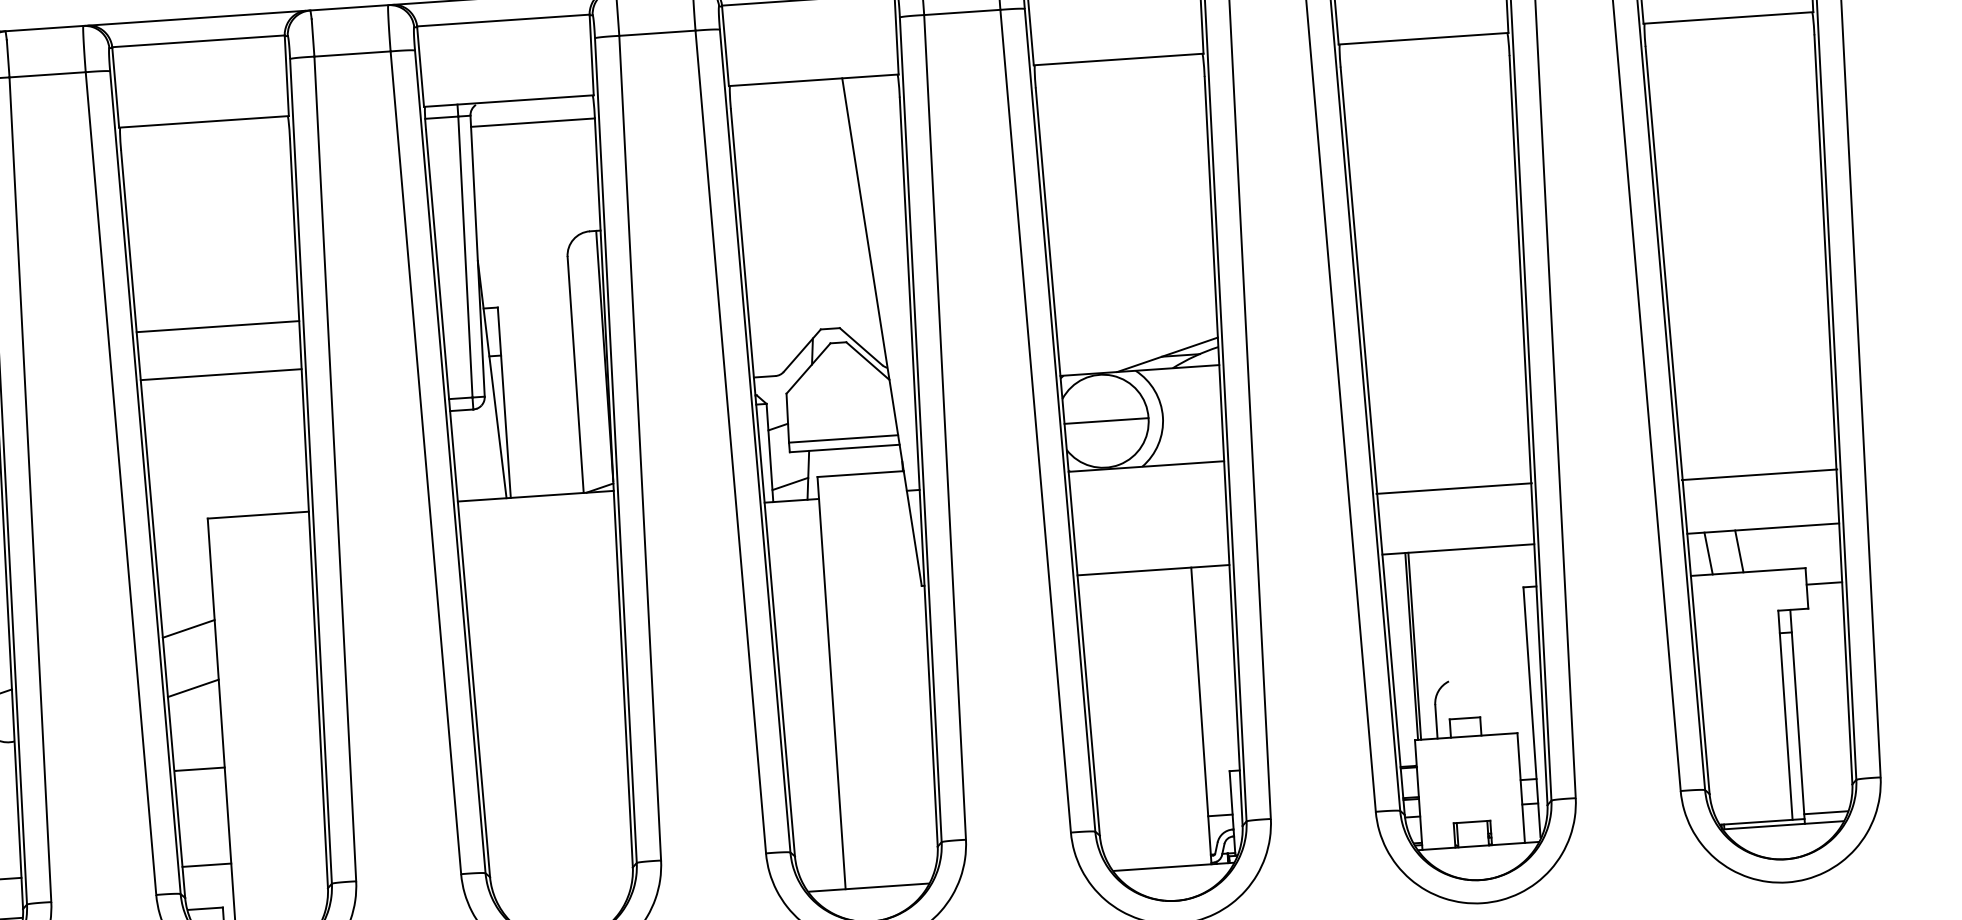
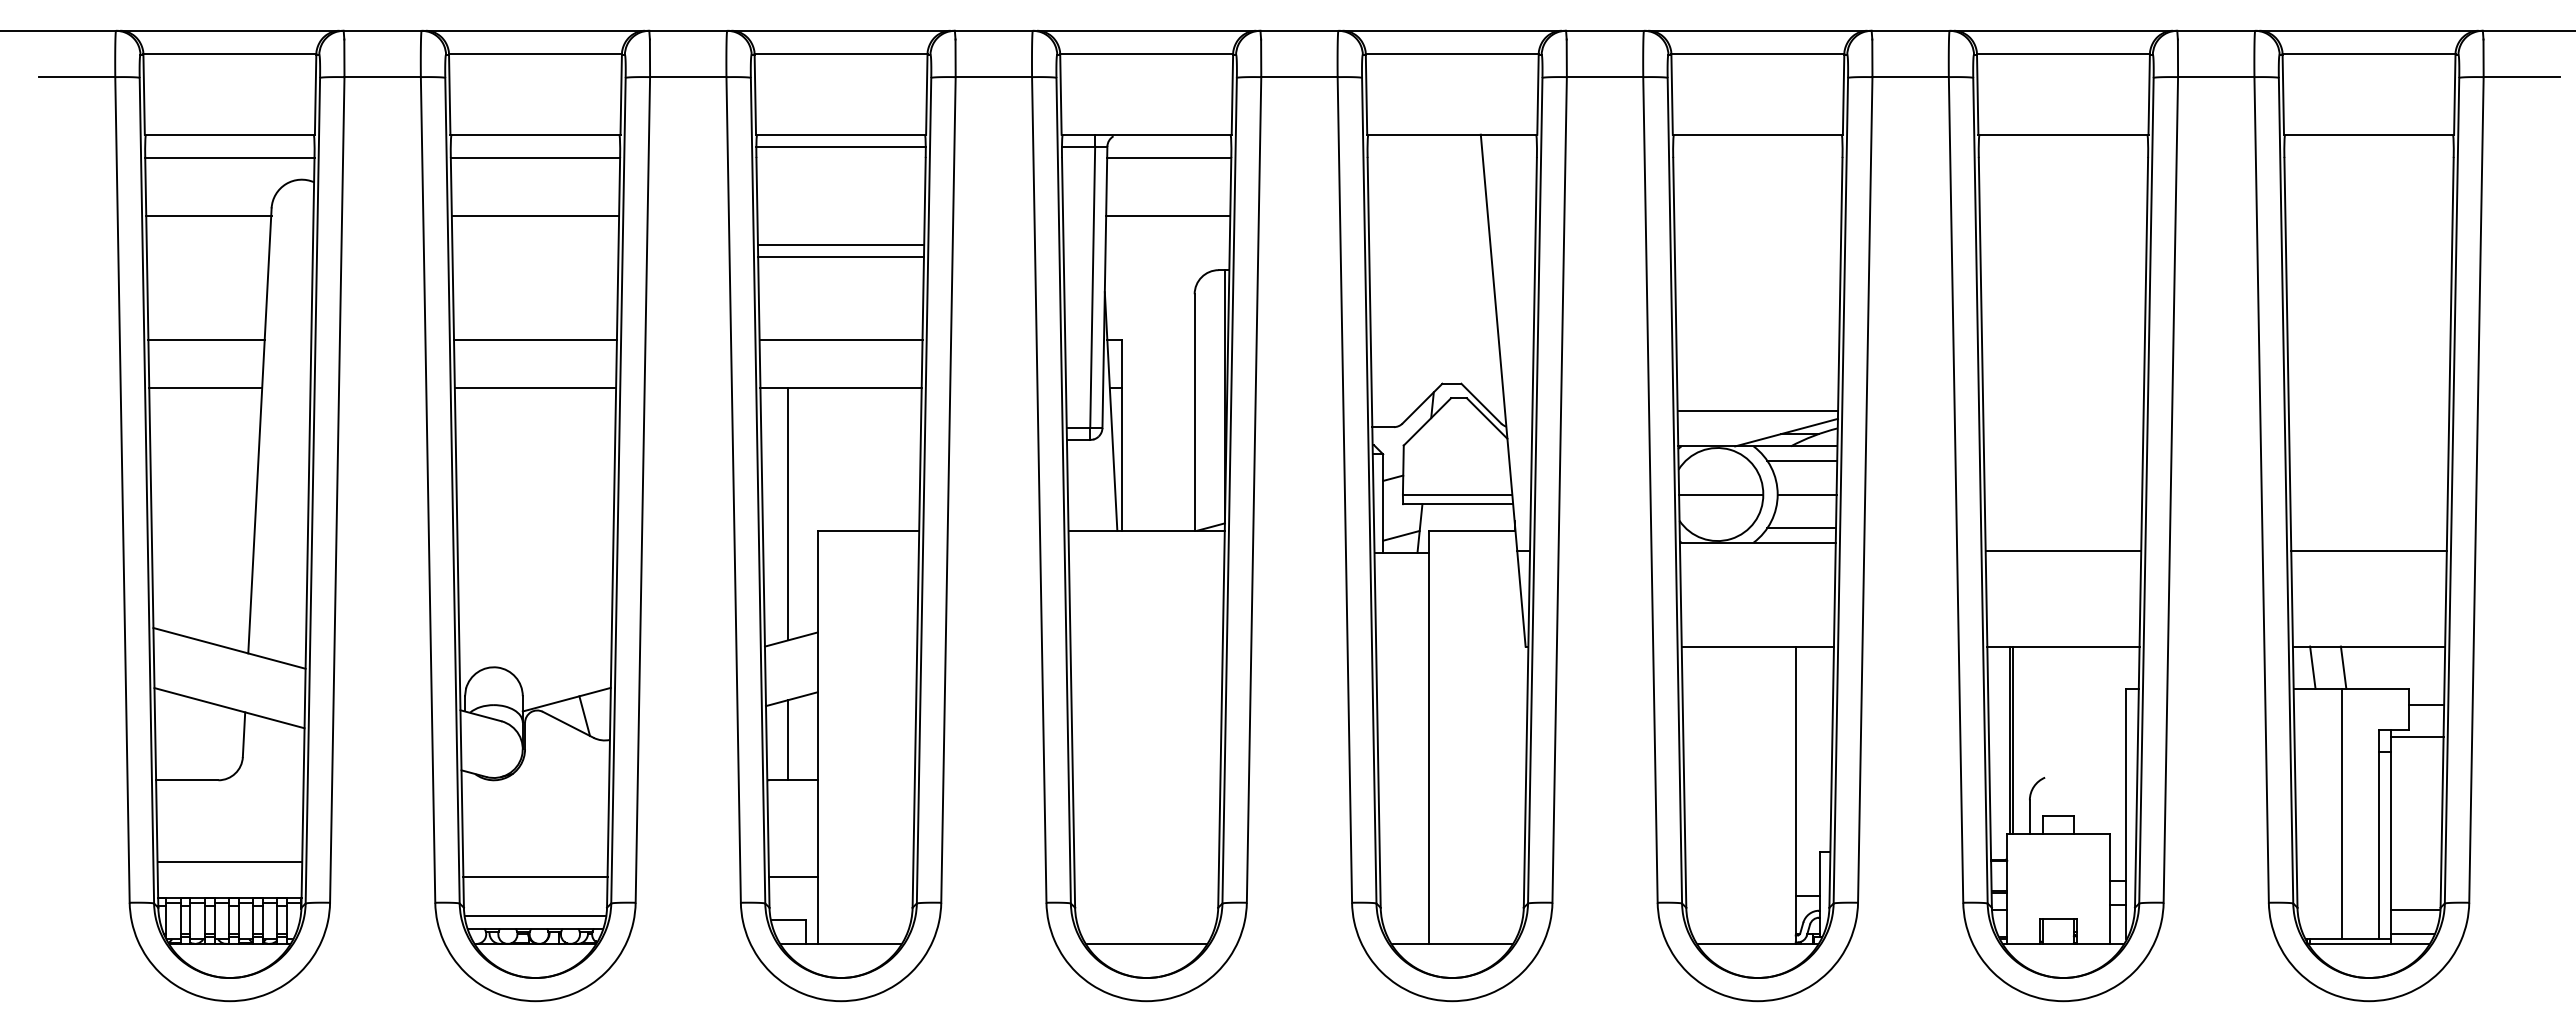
line: (204, 133) -> (840, 146), added
line: (536, 181) -> (1168, 216), added
line: (210, 231) -> (840, 244), added
line: (211, 243) -> (840, 256), added
line: (1137, 334) -> (1757, 410), added
line: (1185, 381) -> (1802, 460), added
line: (1191, 415) -> (1806, 494), added
line: (1188, 449) -> (1801, 528), added
line: (1759, 474) -> (2368, 550), moved
line: (1454, 488) -> (2063, 550), moved
line: (177, 504) -> (788, 514), added
line: (1816, 616) -> (2416, 737), added
line: (1748, 696) -> (2342, 813), added
line: (192, 729) -> (788, 740), added
line: (1827, 788) -> (2415, 910), added
line: (563, 908) -> (1146, 943), added

